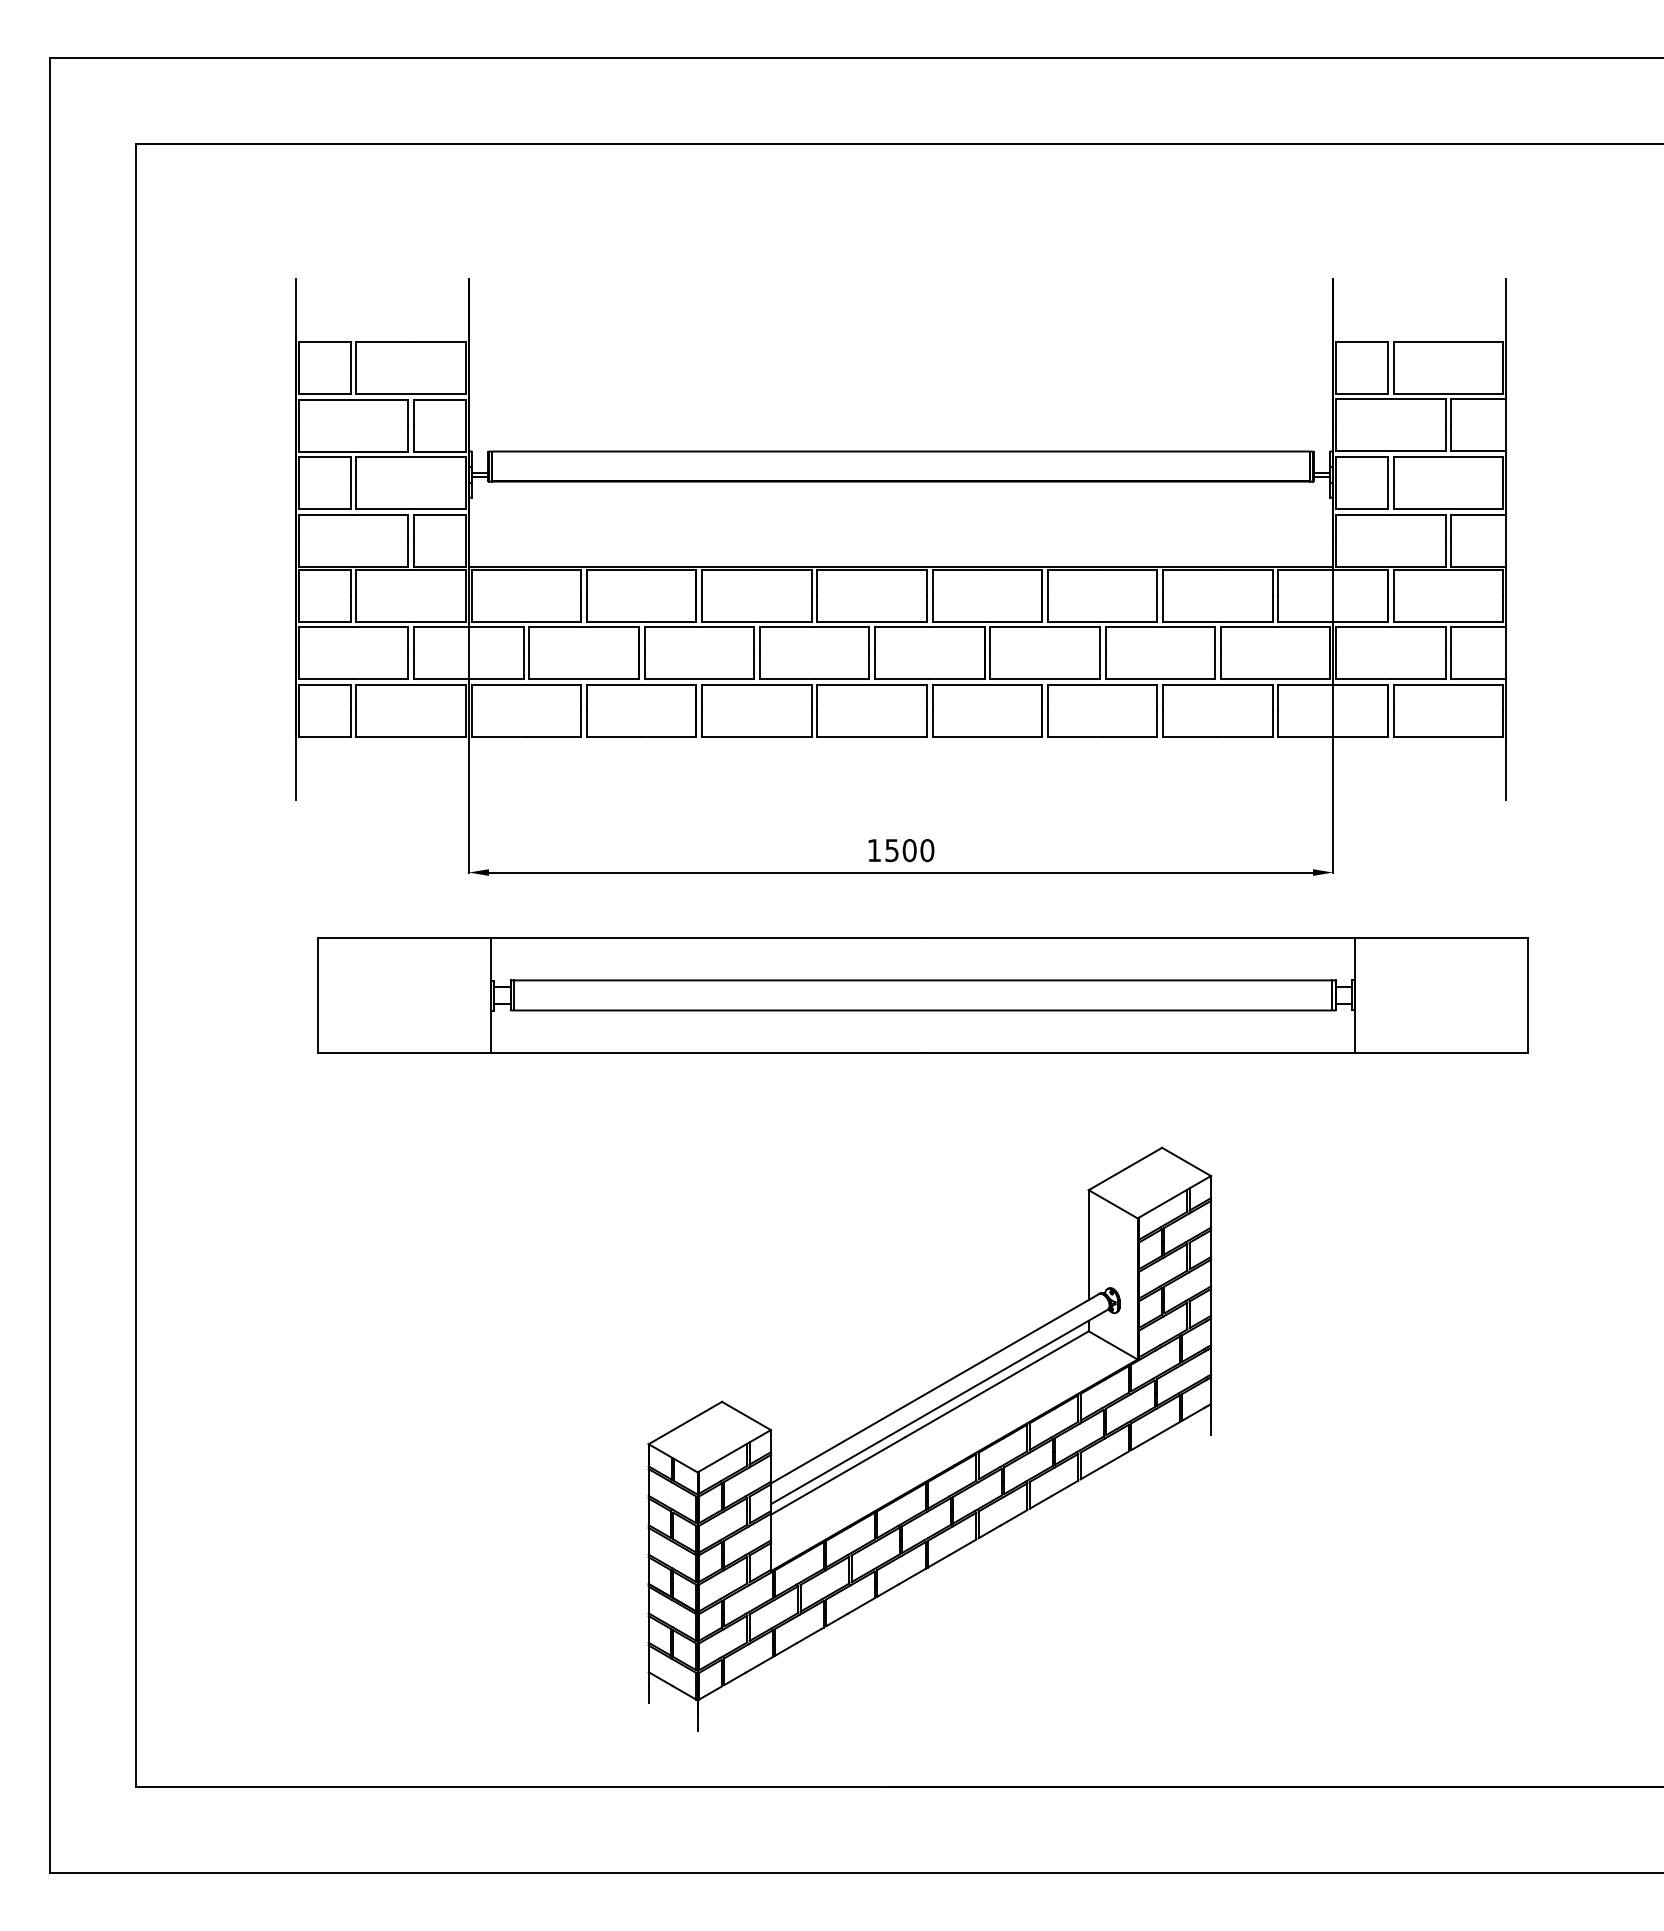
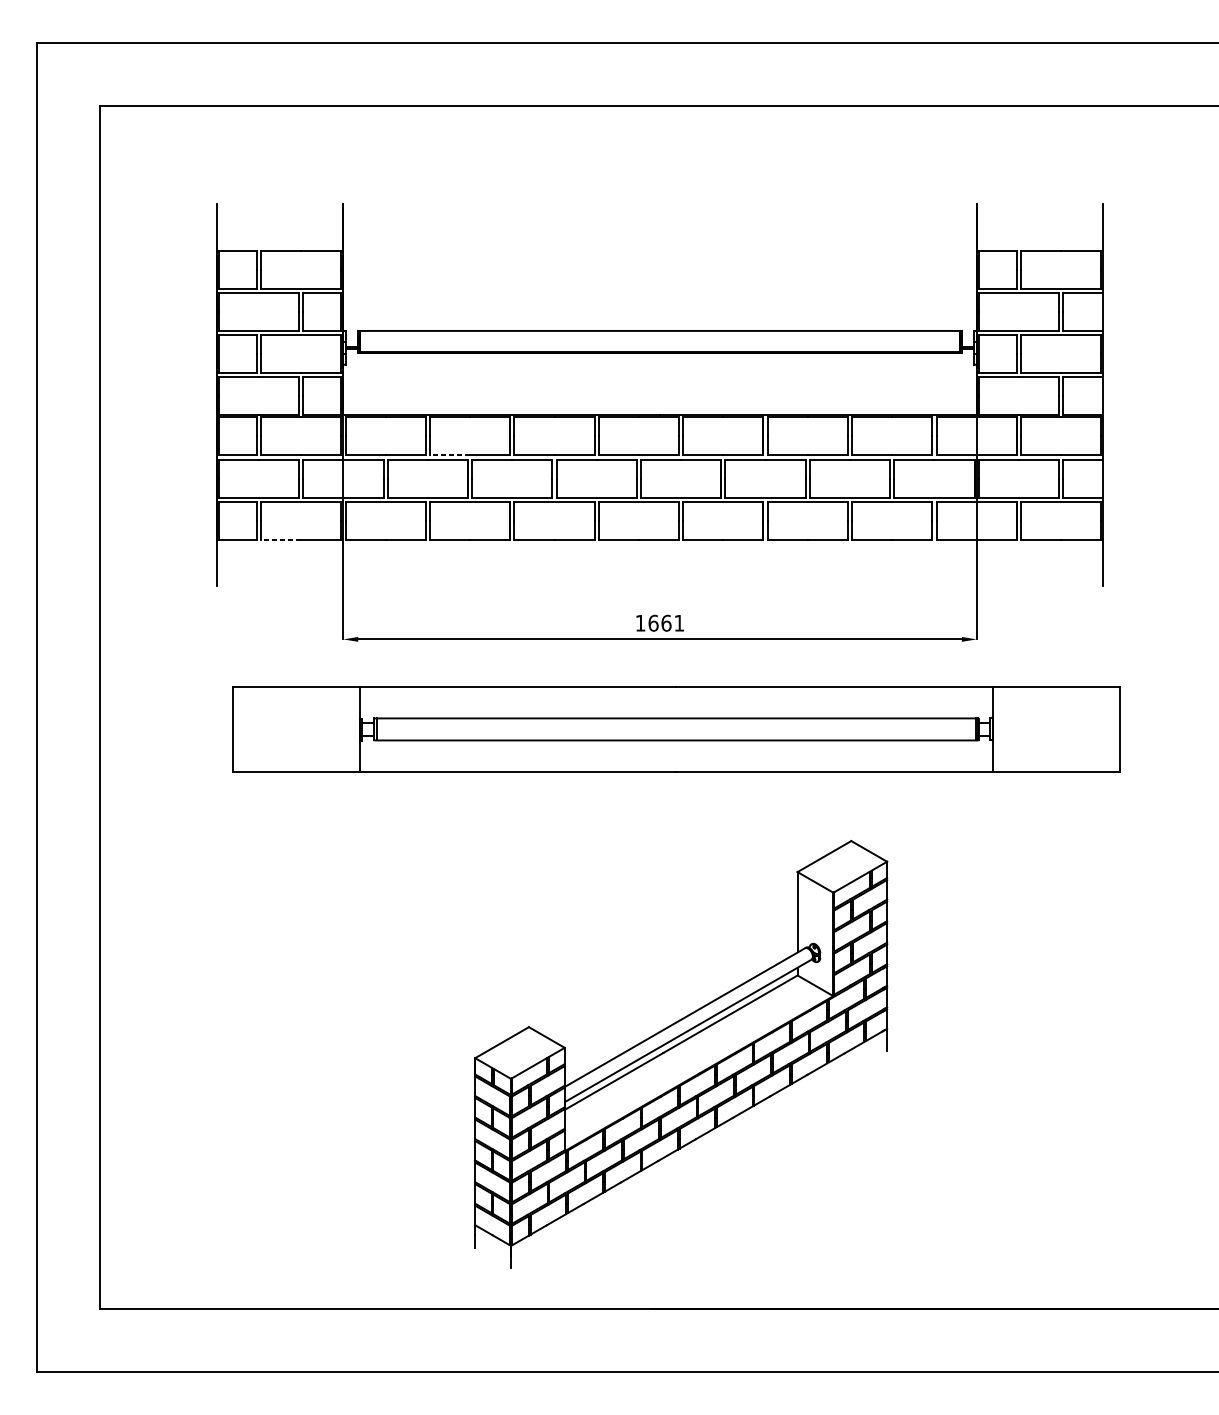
line: (613, 621) -> (449, 455), solid -> dashed
line: (383, 736) -> (280, 539), solid -> dashed
text: (909, 850) -> (666, 623), 1500 -> 1661

